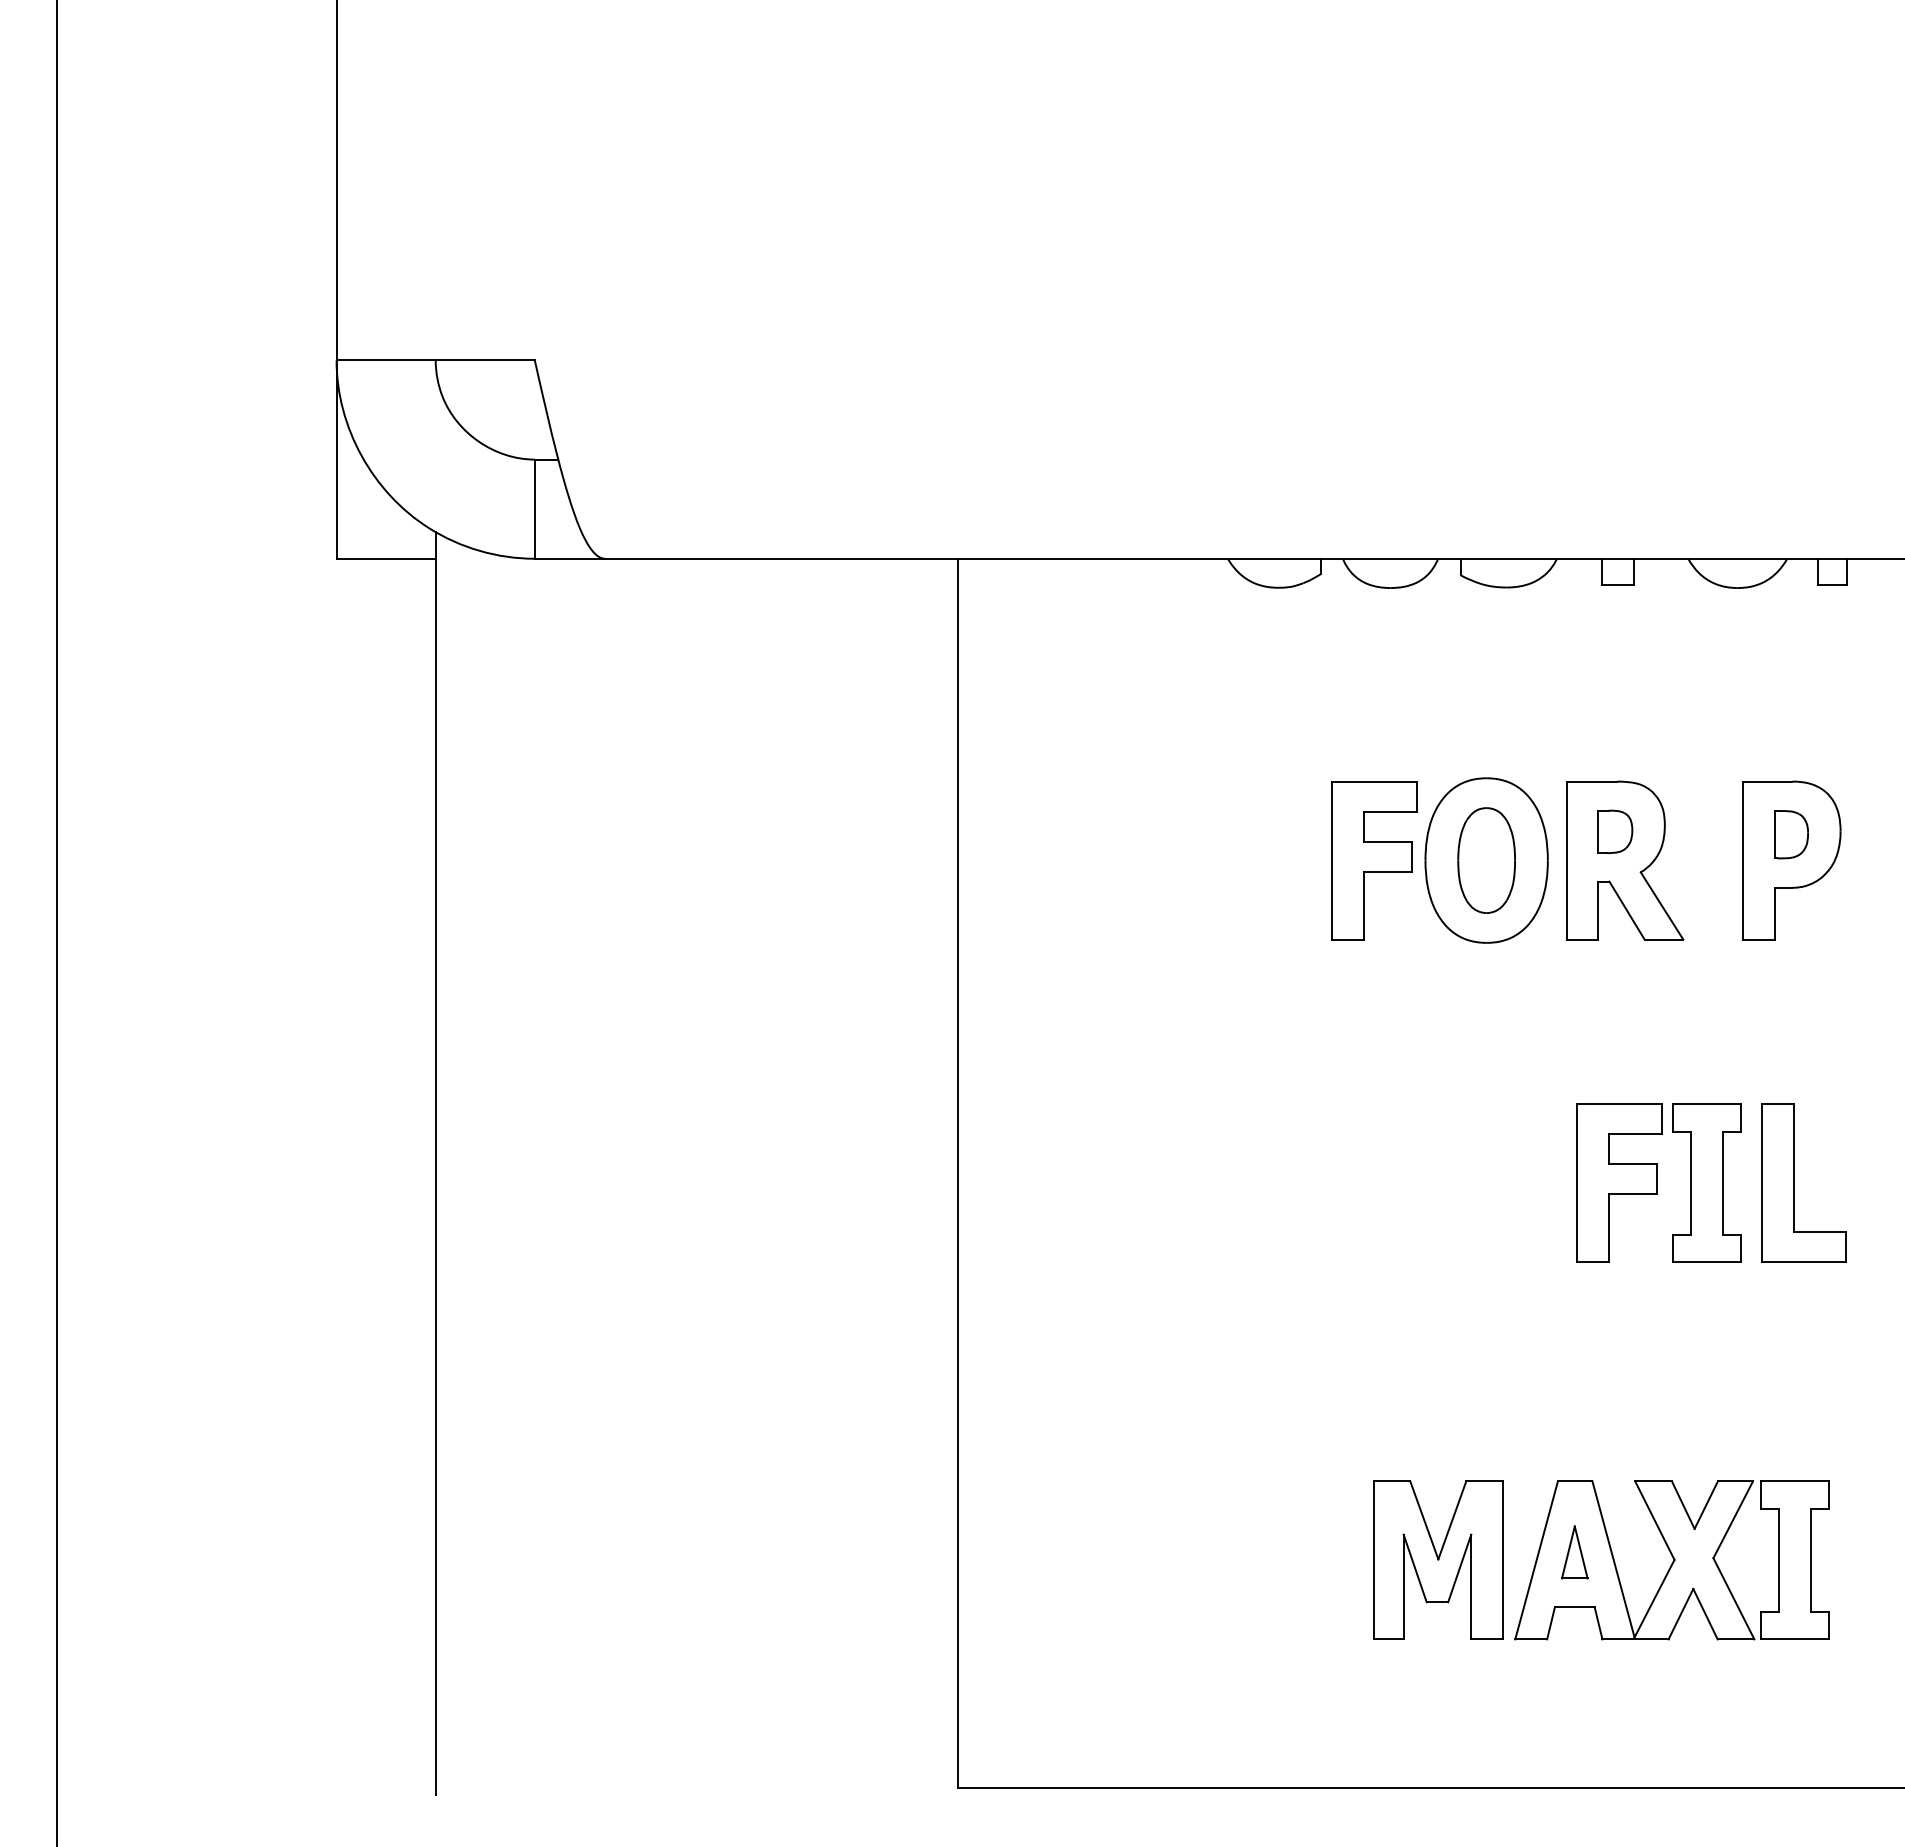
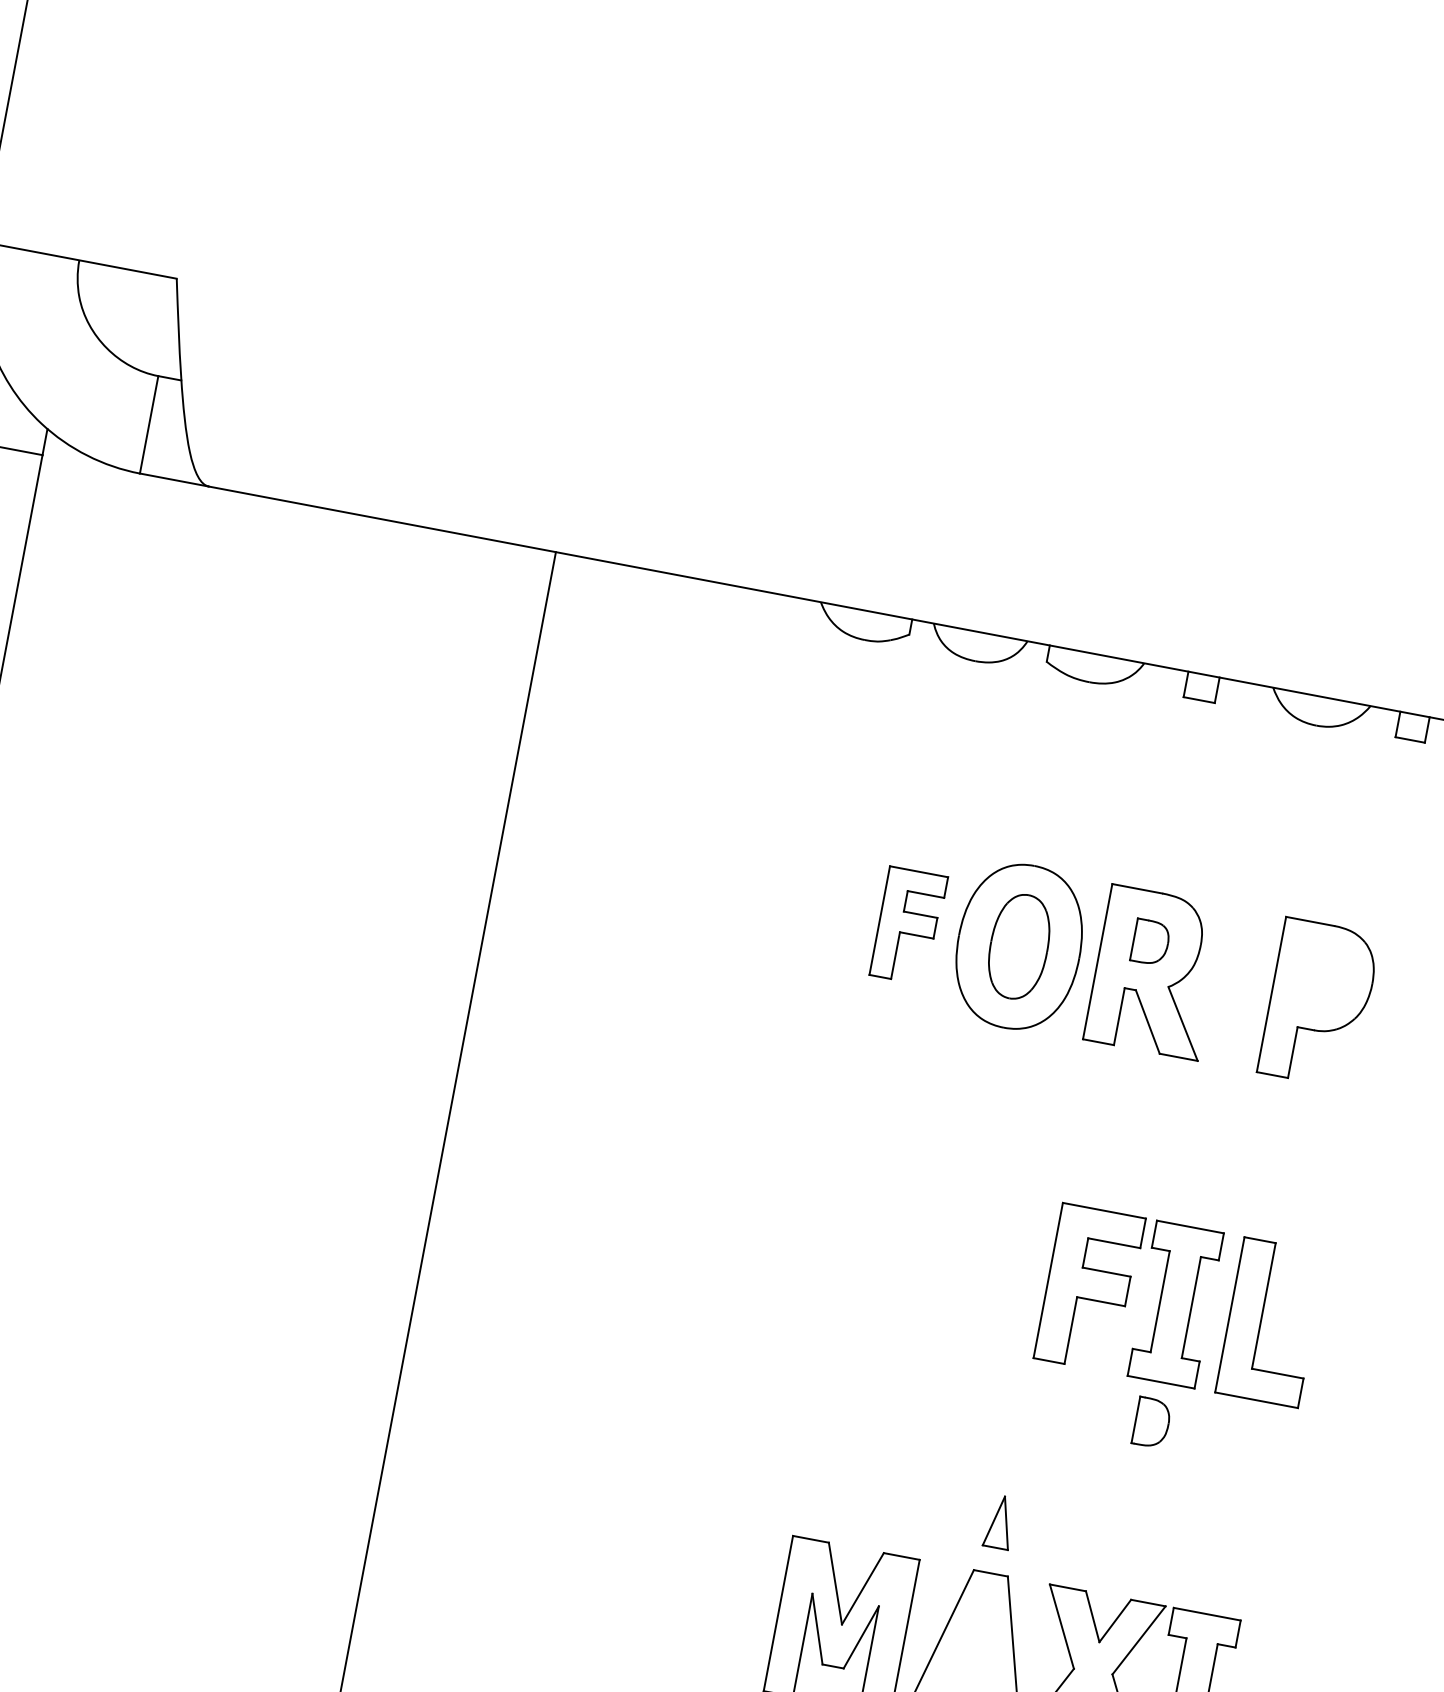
part: (1791, 834) -> (1151, 1422), moved
part: (1374, 860) -> (908, 925), size x0.7
part: (1574, 1552) -> (999, 1522), moved

